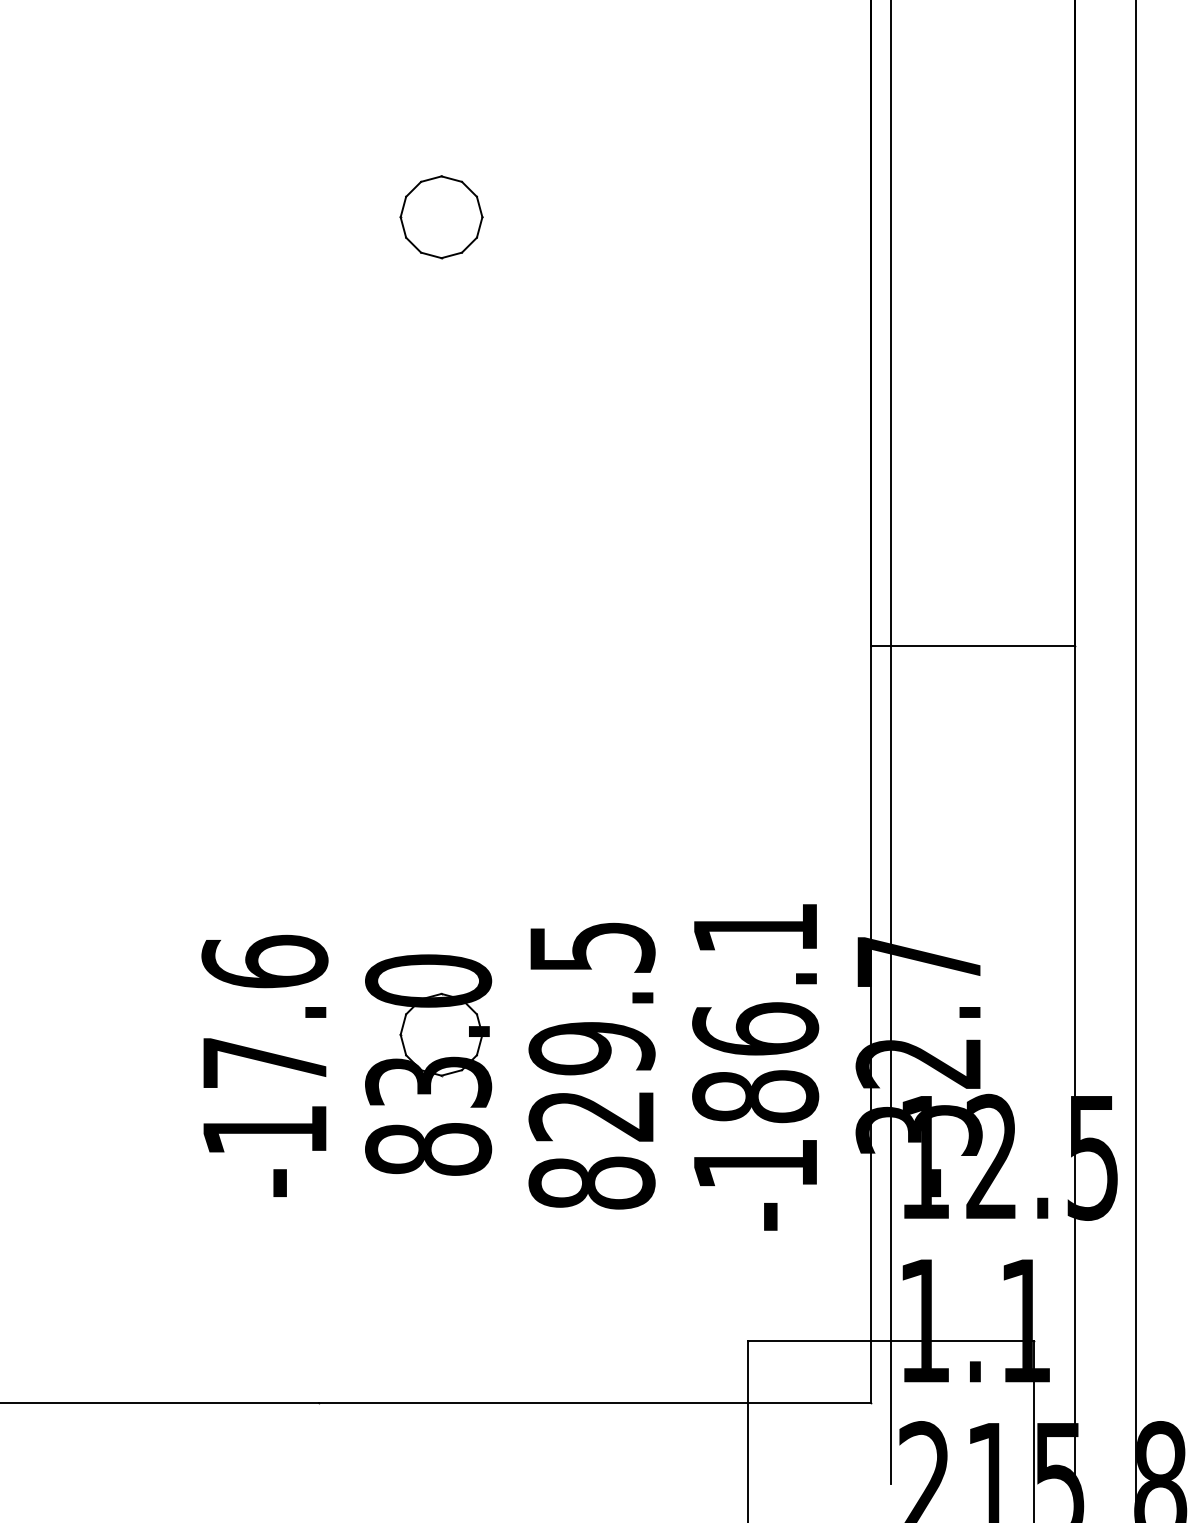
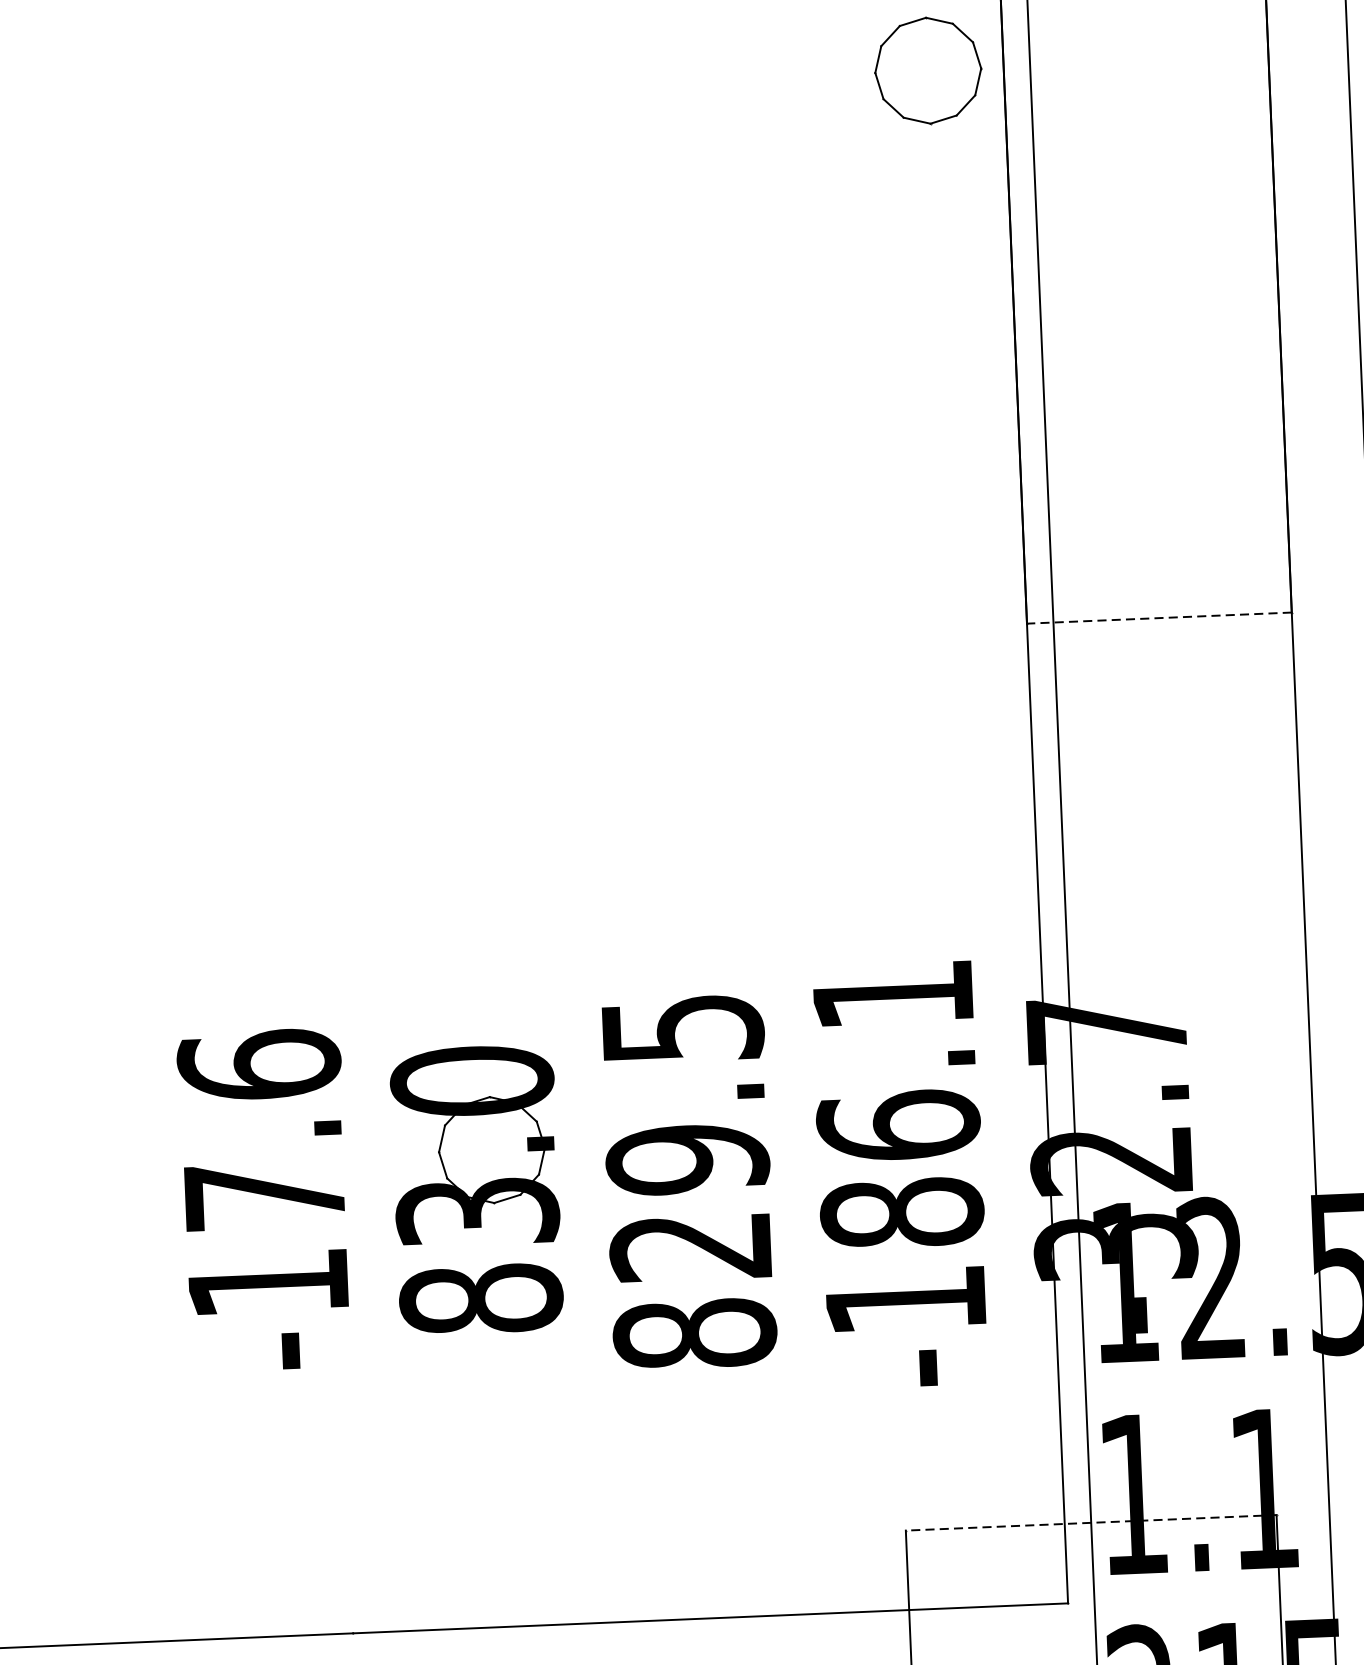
part: (441, 217) -> (928, 71), moved
line: (972, 646) -> (1158, 618), solid -> dashed
line: (890, 1341) -> (1090, 1523), solid -> dashed

